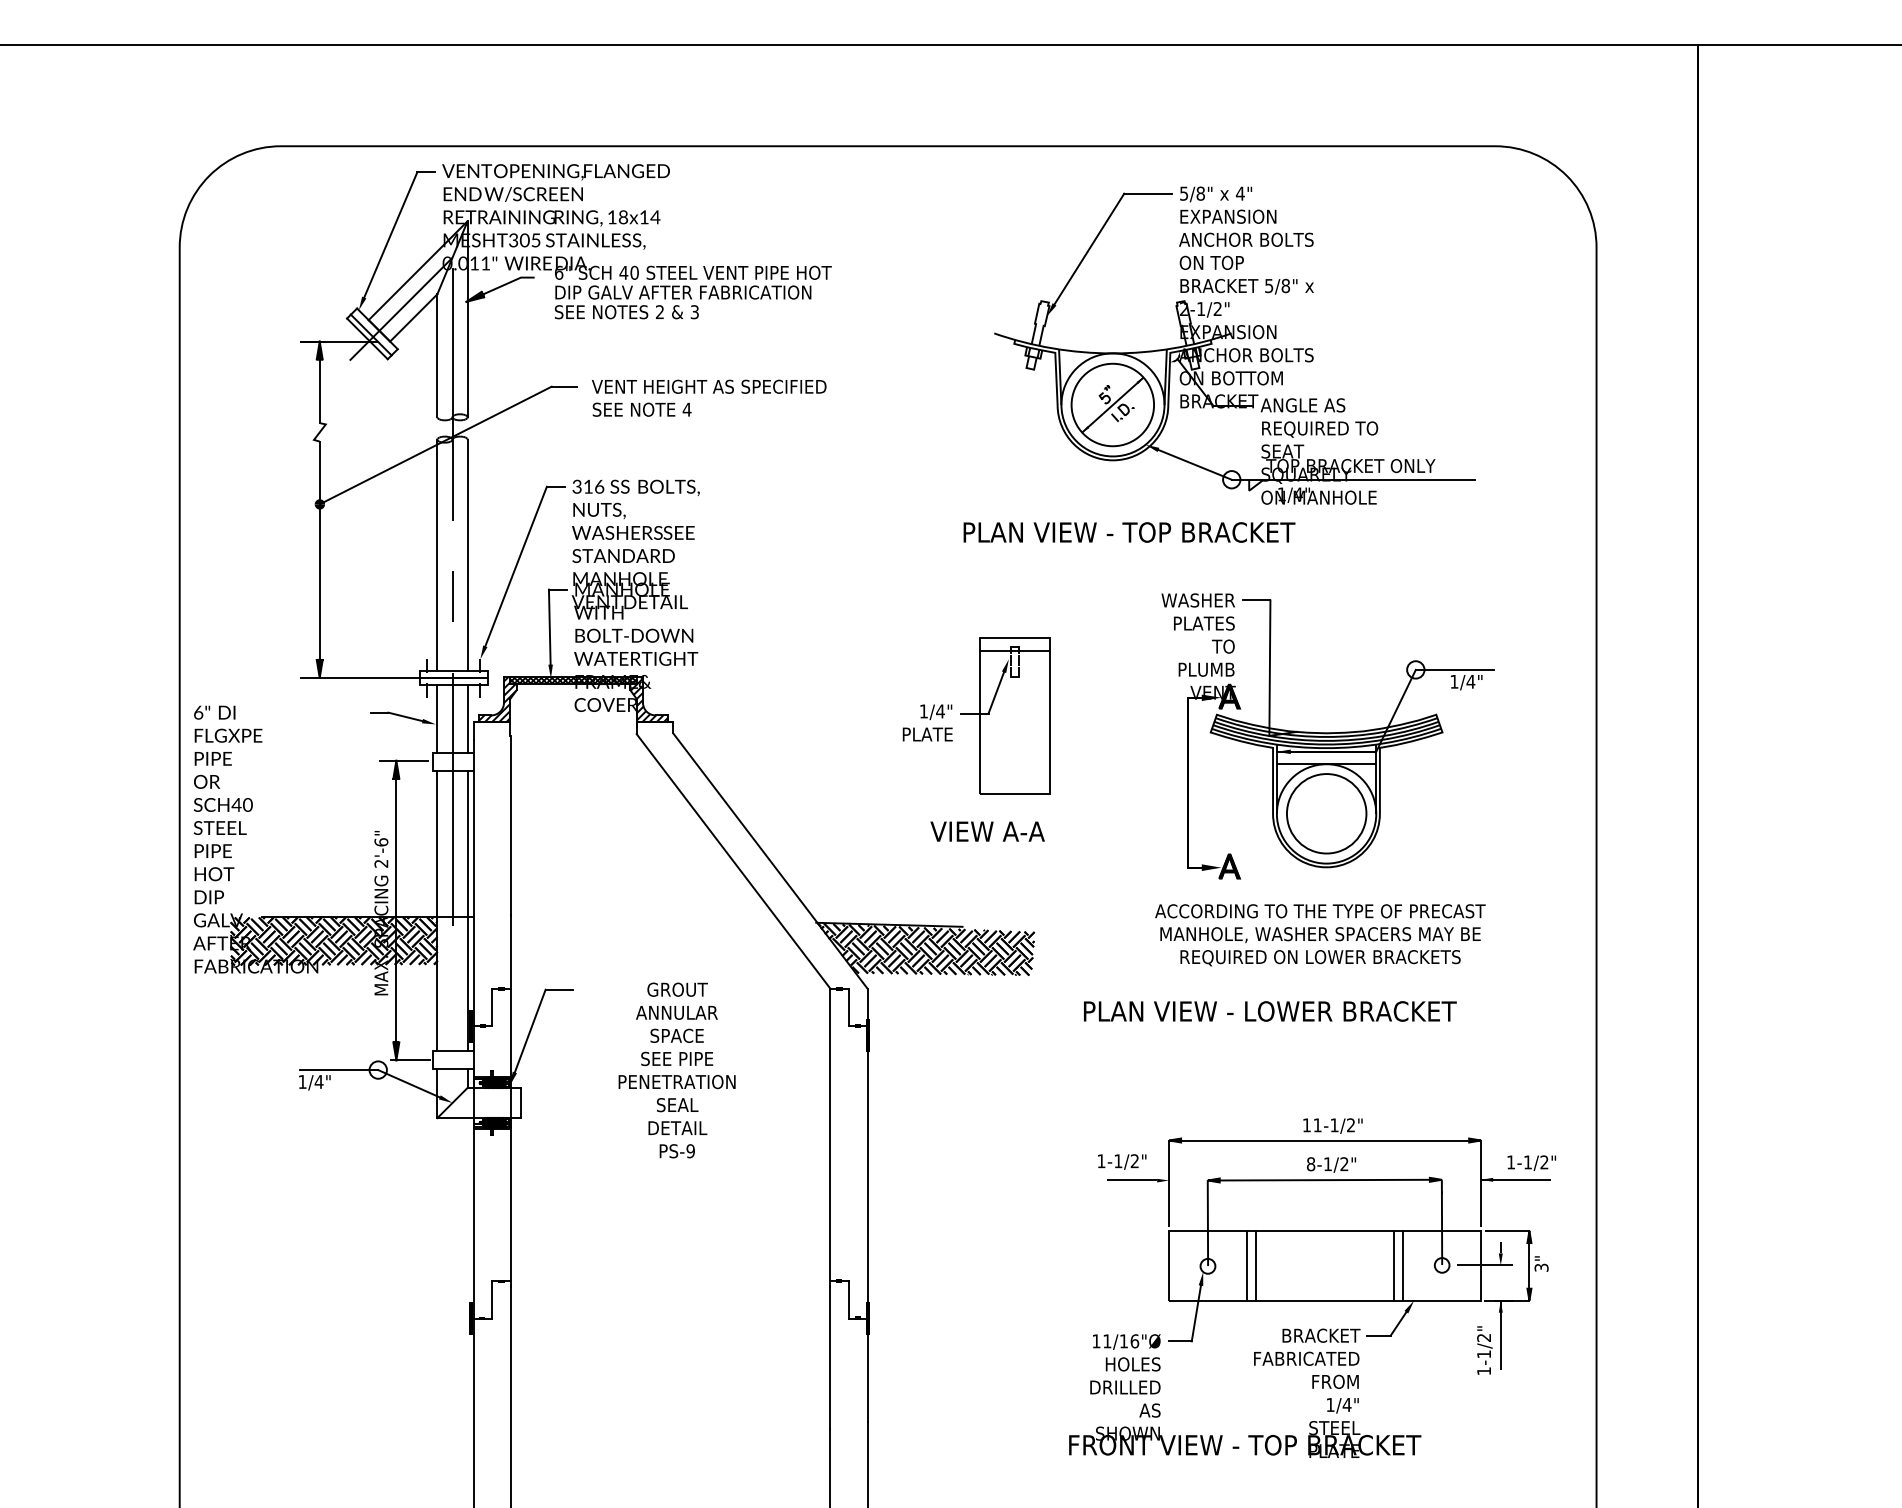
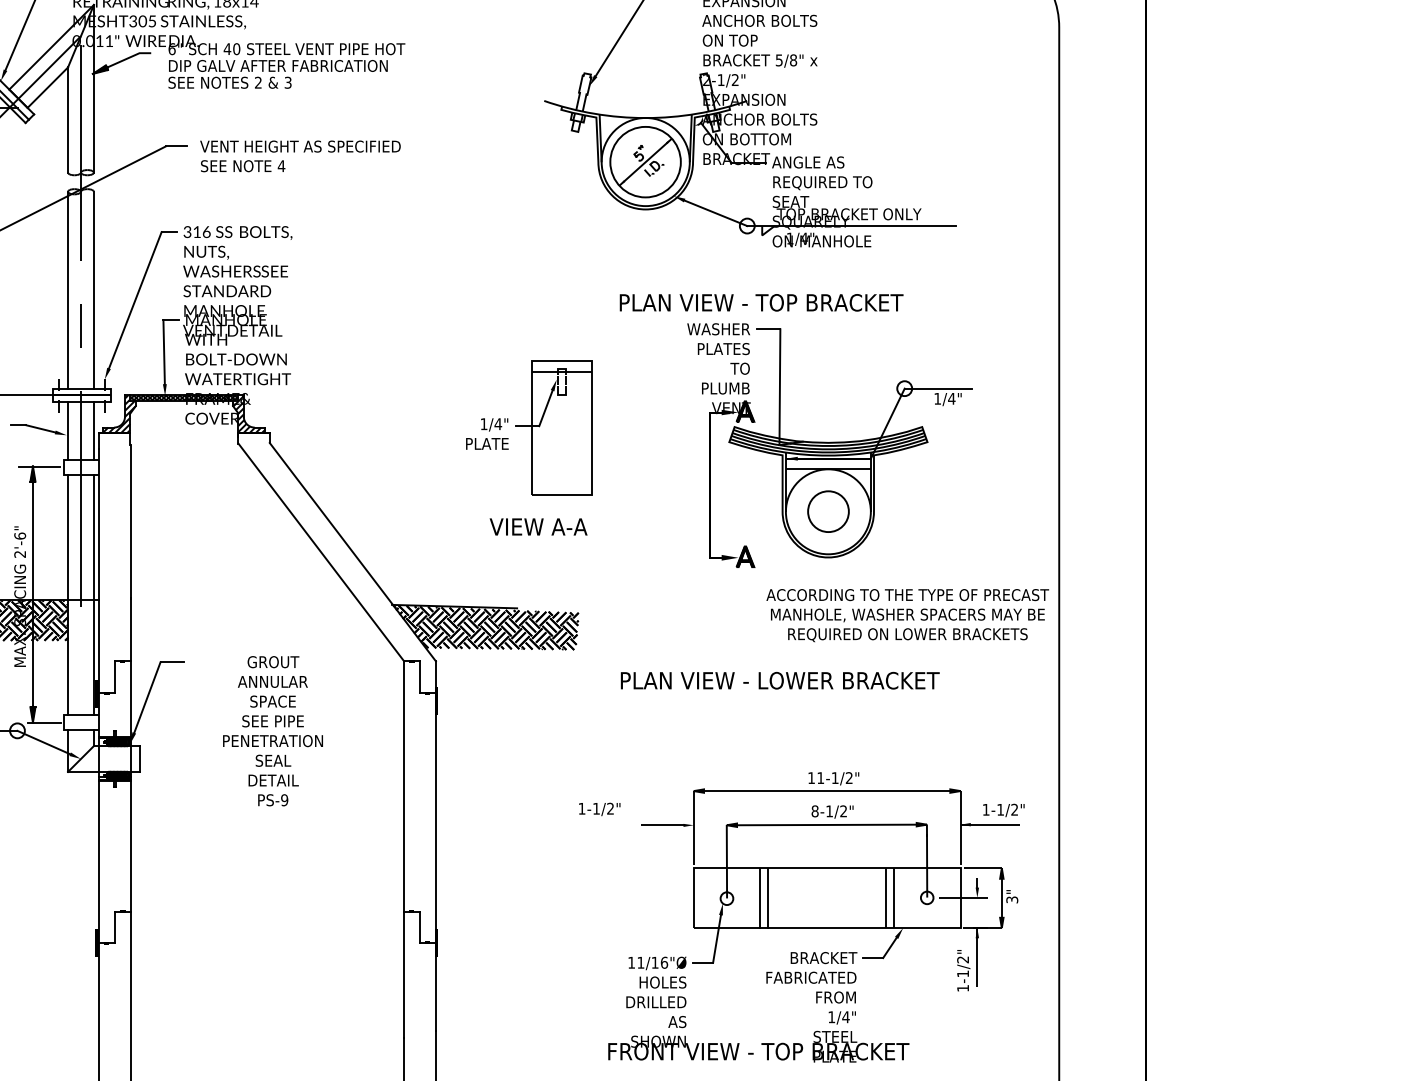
text: (1129, 532) -> (761, 302), moved
circle: (1326, 813) -> (828, 511), size x0.6
text: (1320, 935) -> (907, 615), moved
text: (1122, 1161) -> (600, 809), moved

